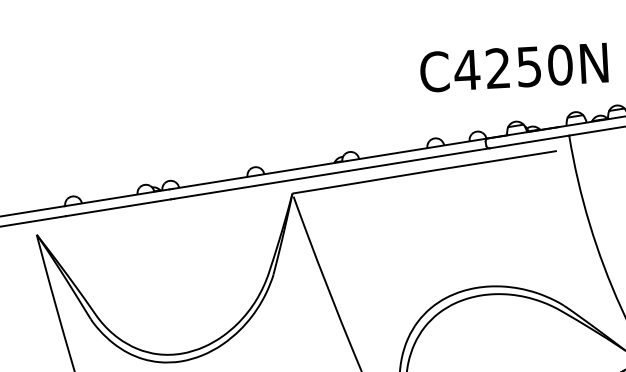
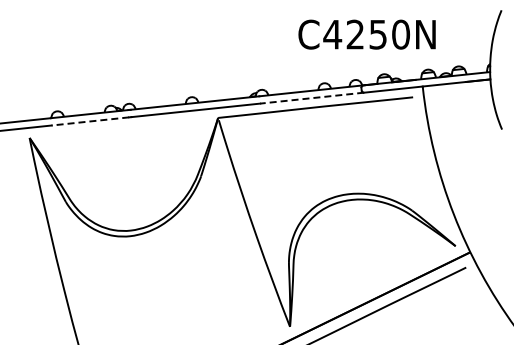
text: (513, 67) -> (366, 34), moved
line: (418, 160) -> (311, 98), solid -> dashed
line: (117, 207) -> (89, 121), solid -> dashed

